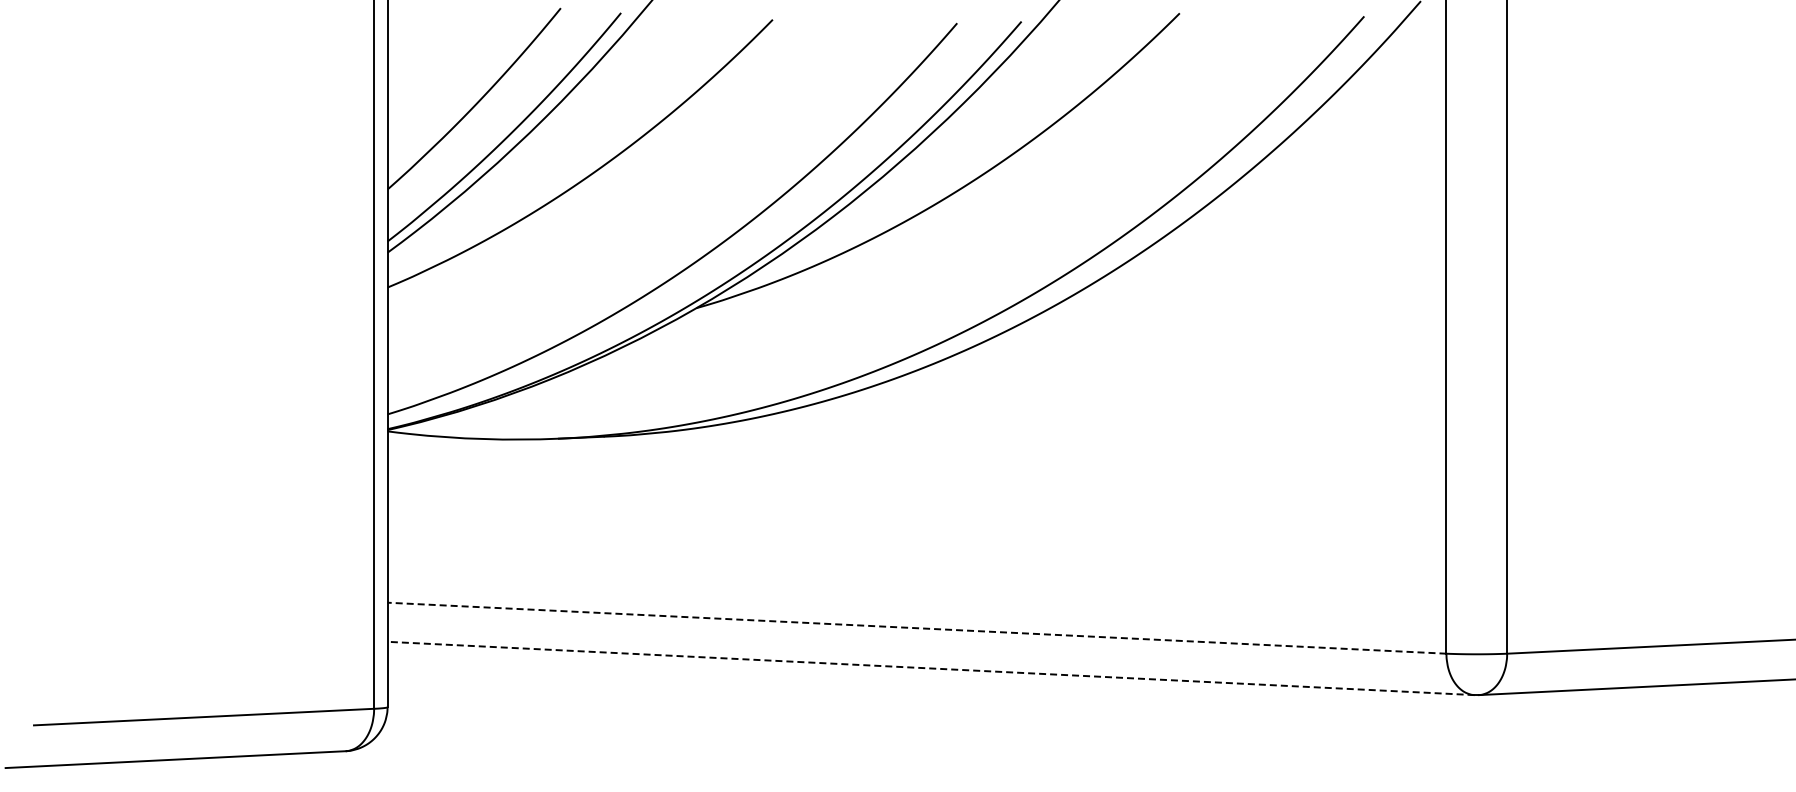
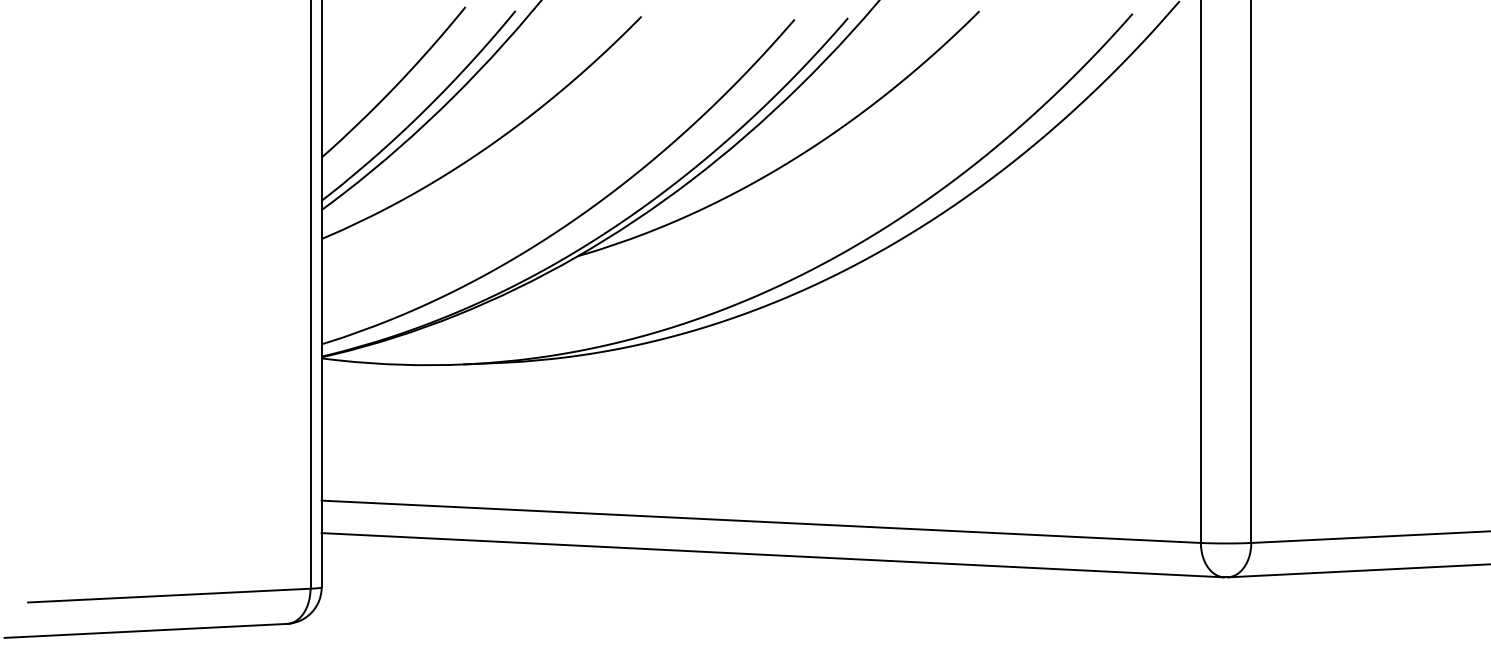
line: (916, 628) -> (760, 522), dashed -> solid
line: (930, 668) -> (772, 555), dashed -> solid

